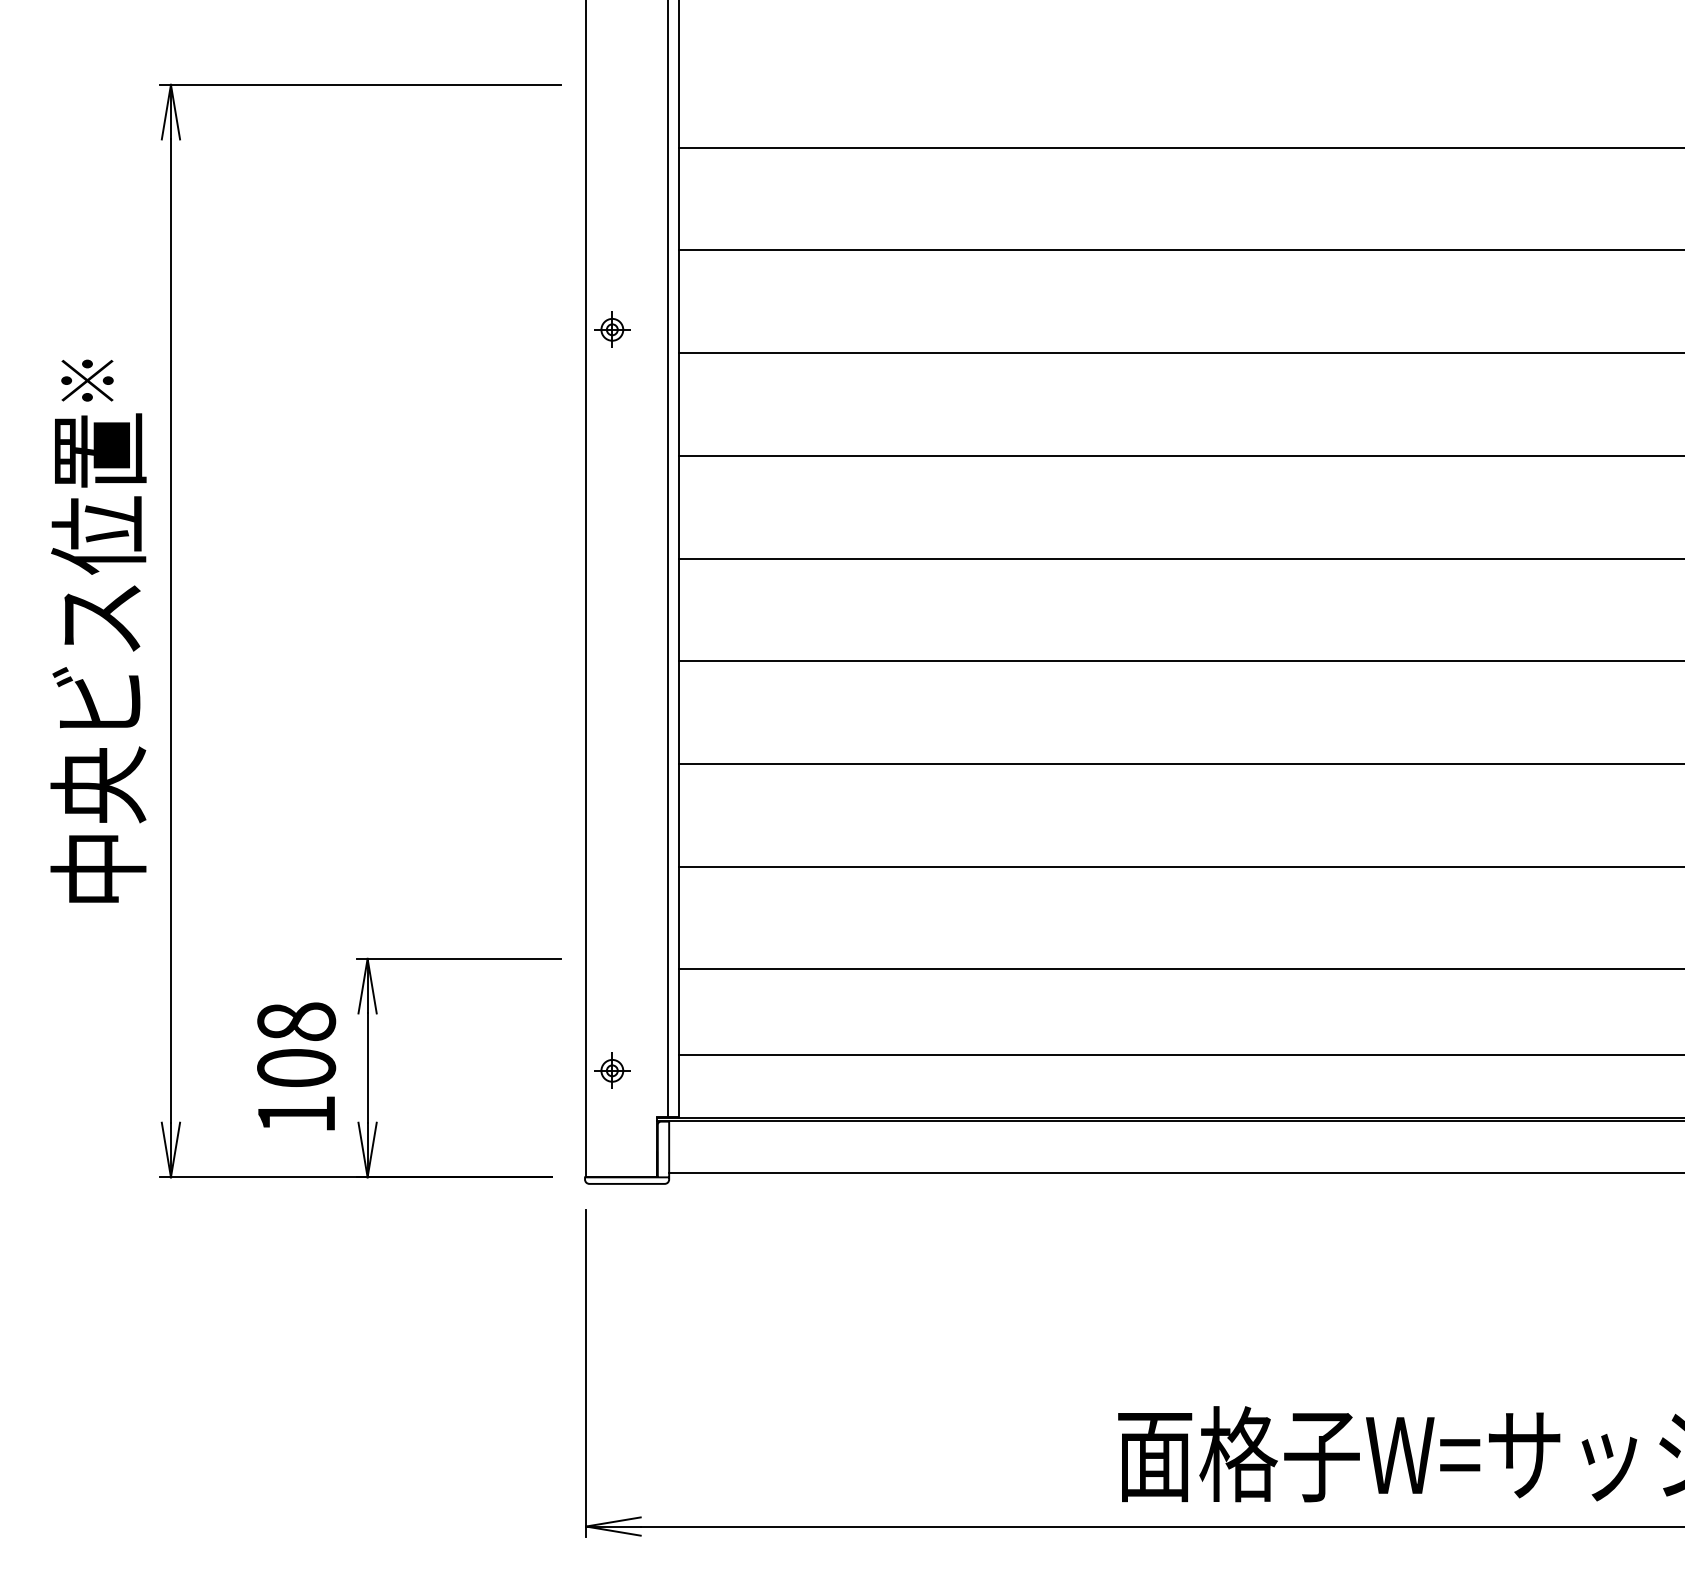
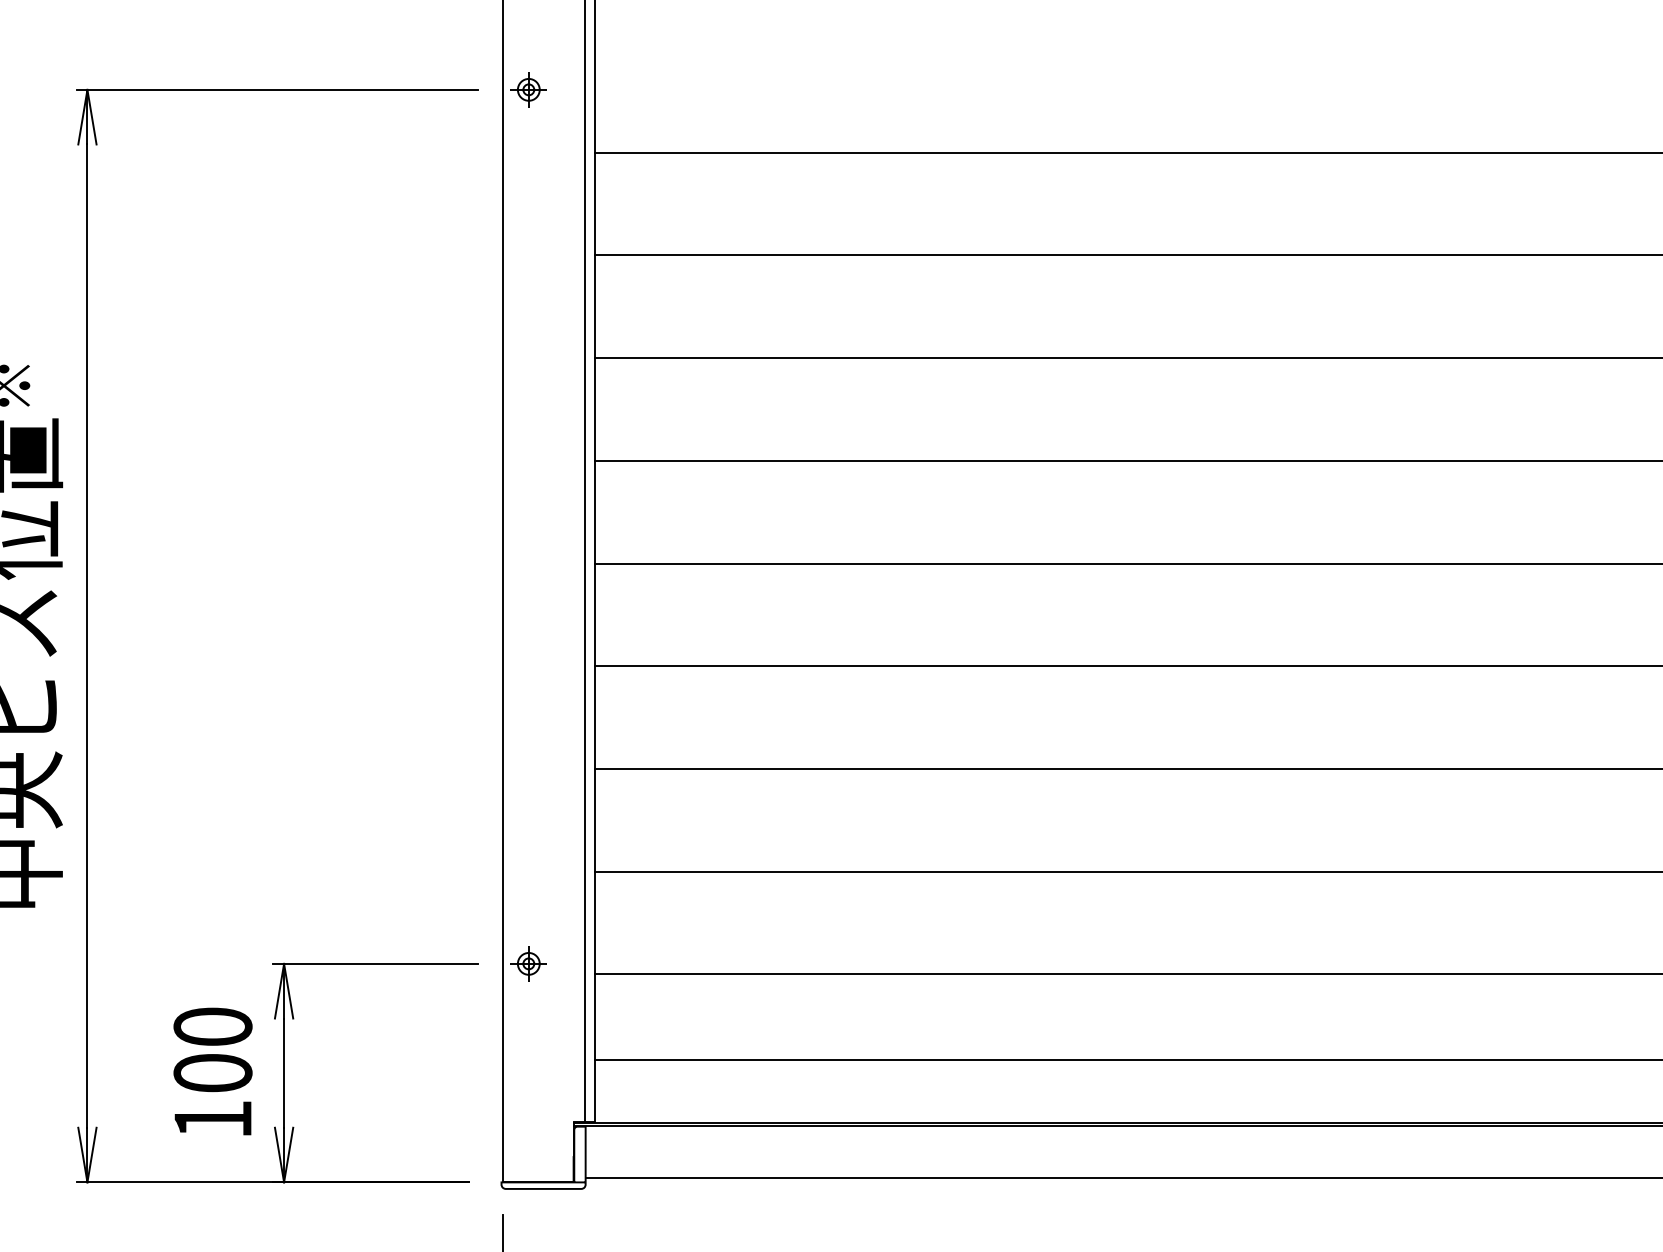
part: (612, 329) -> (528, 89), moved
text: (296, 1021) -> (212, 1026), 108 -> 100
part: (612, 1070) -> (528, 963), moved

